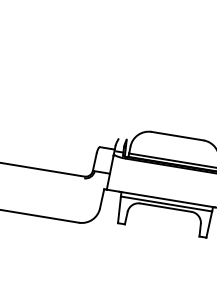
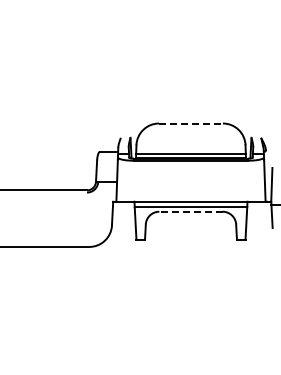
line: (177, 136) -> (190, 123), solid -> dashed
line: (165, 207) -> (190, 211), solid -> dashed

